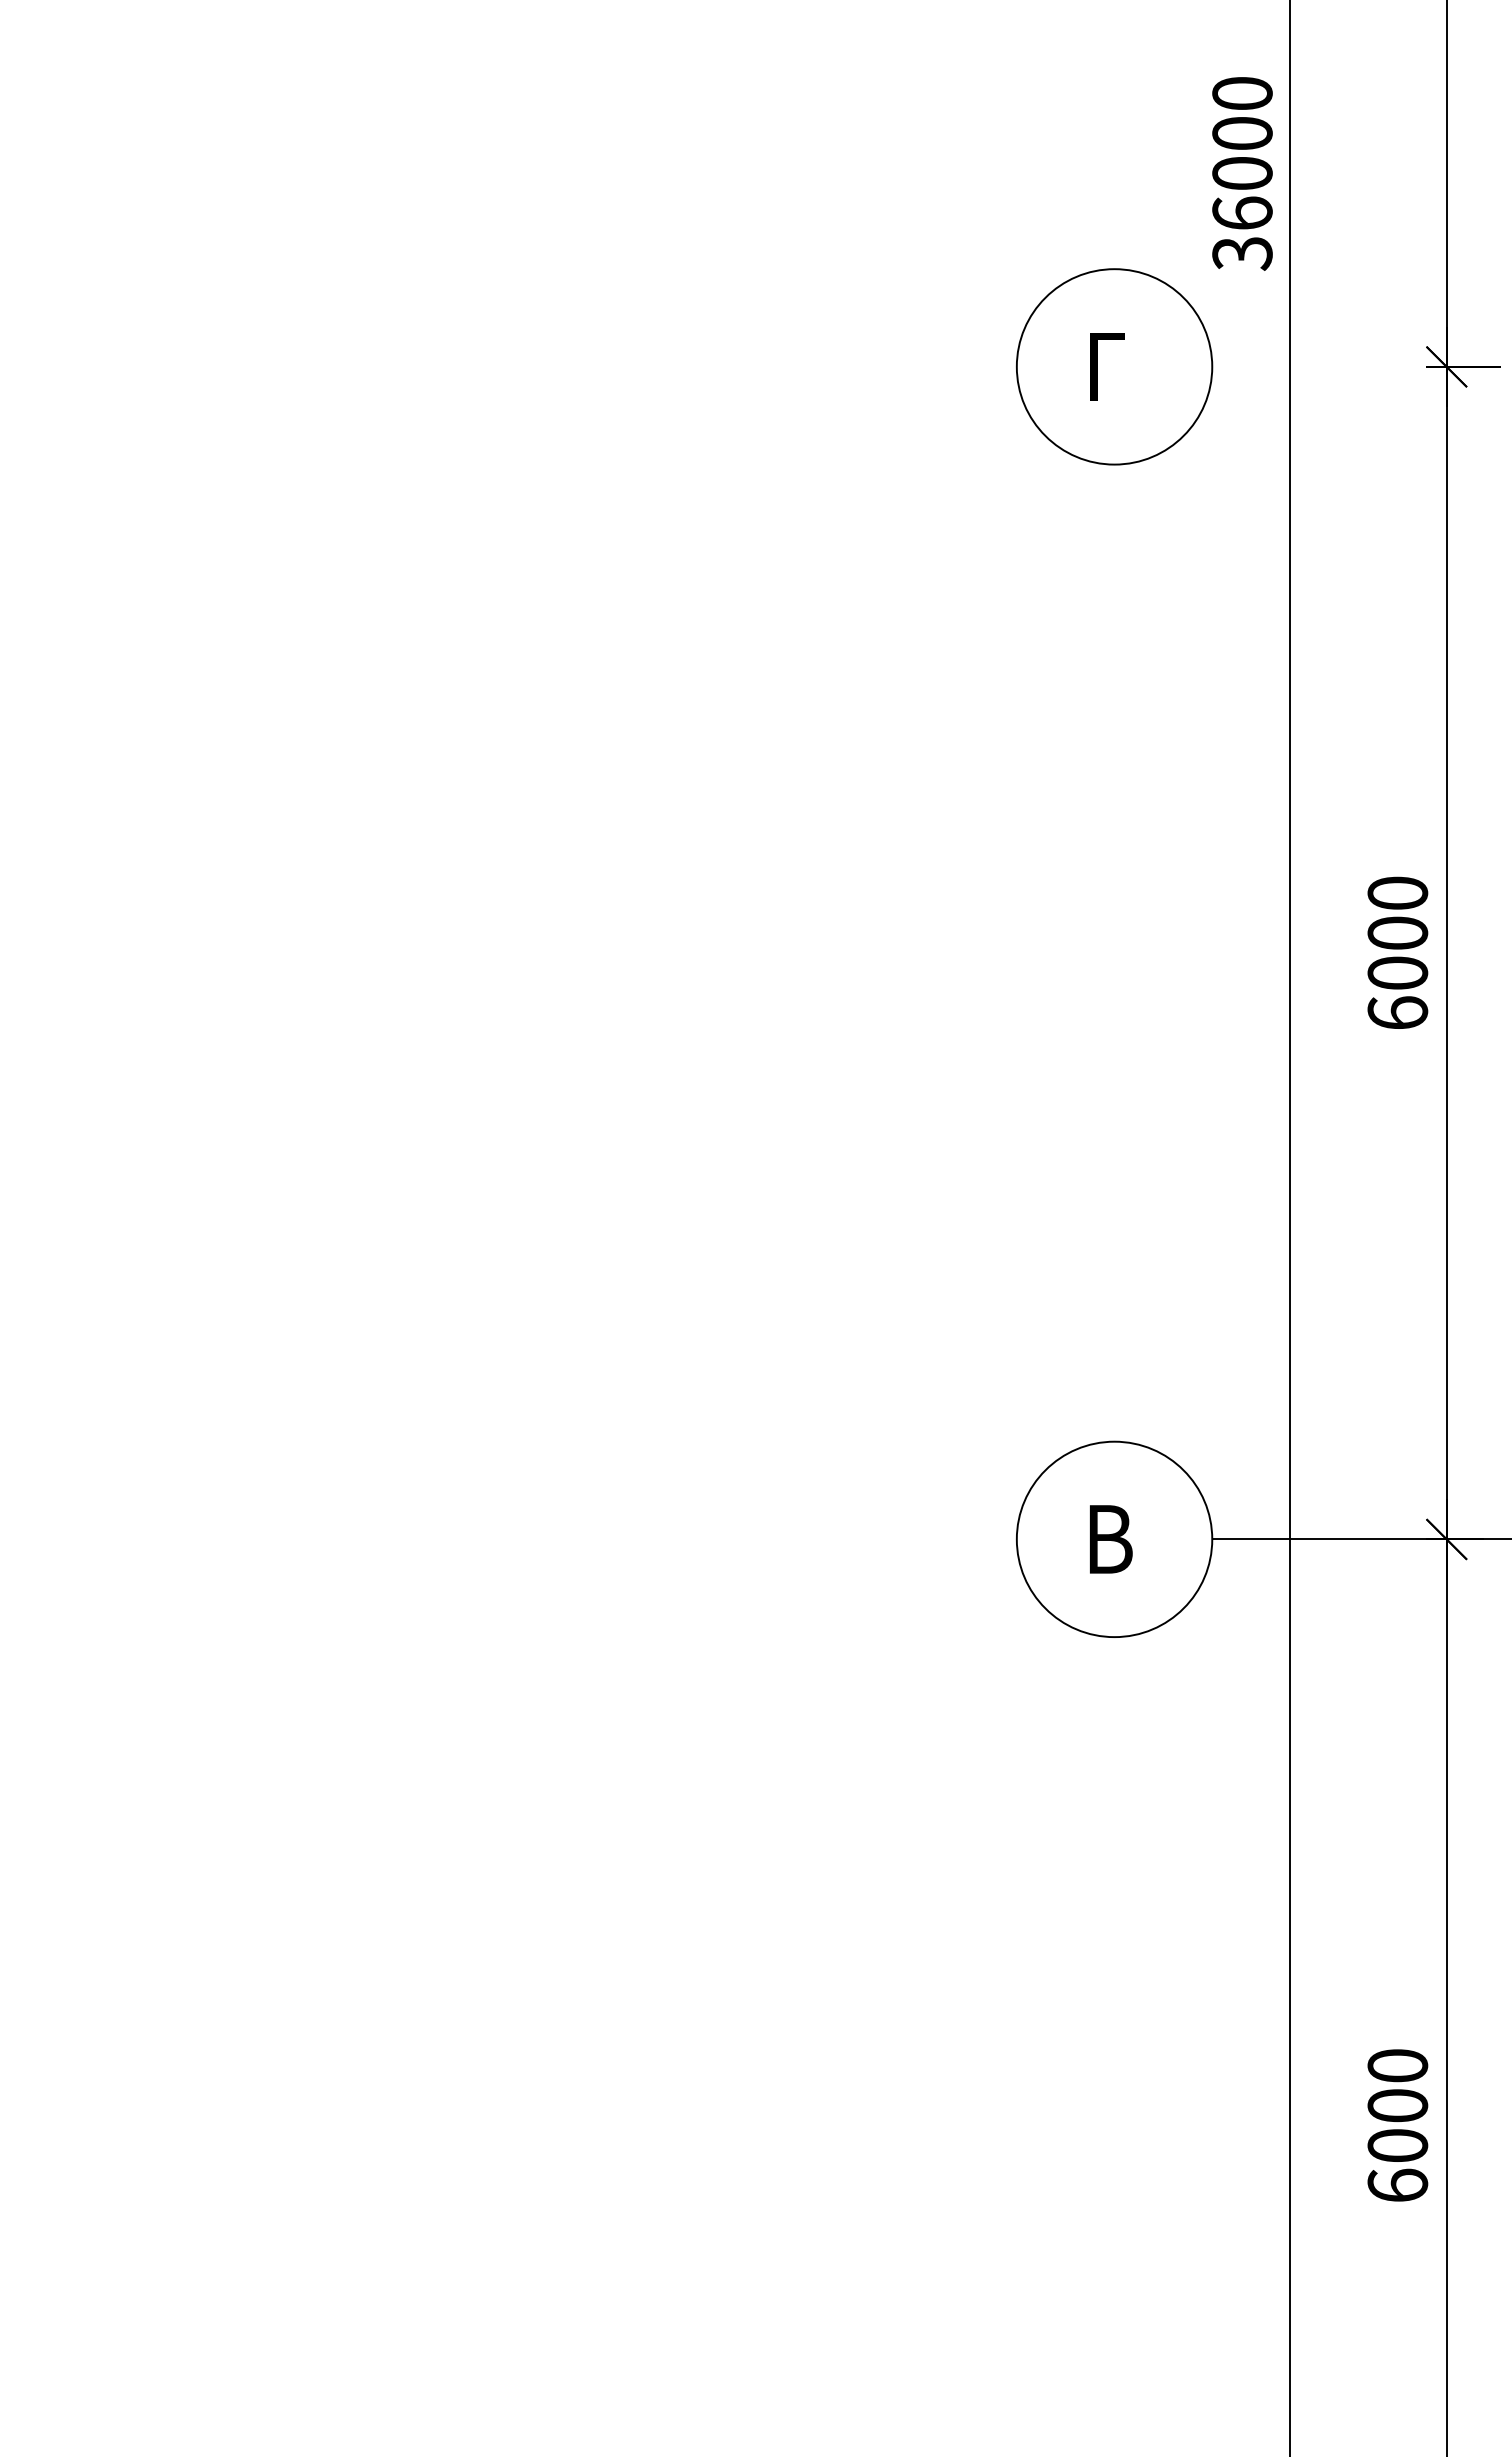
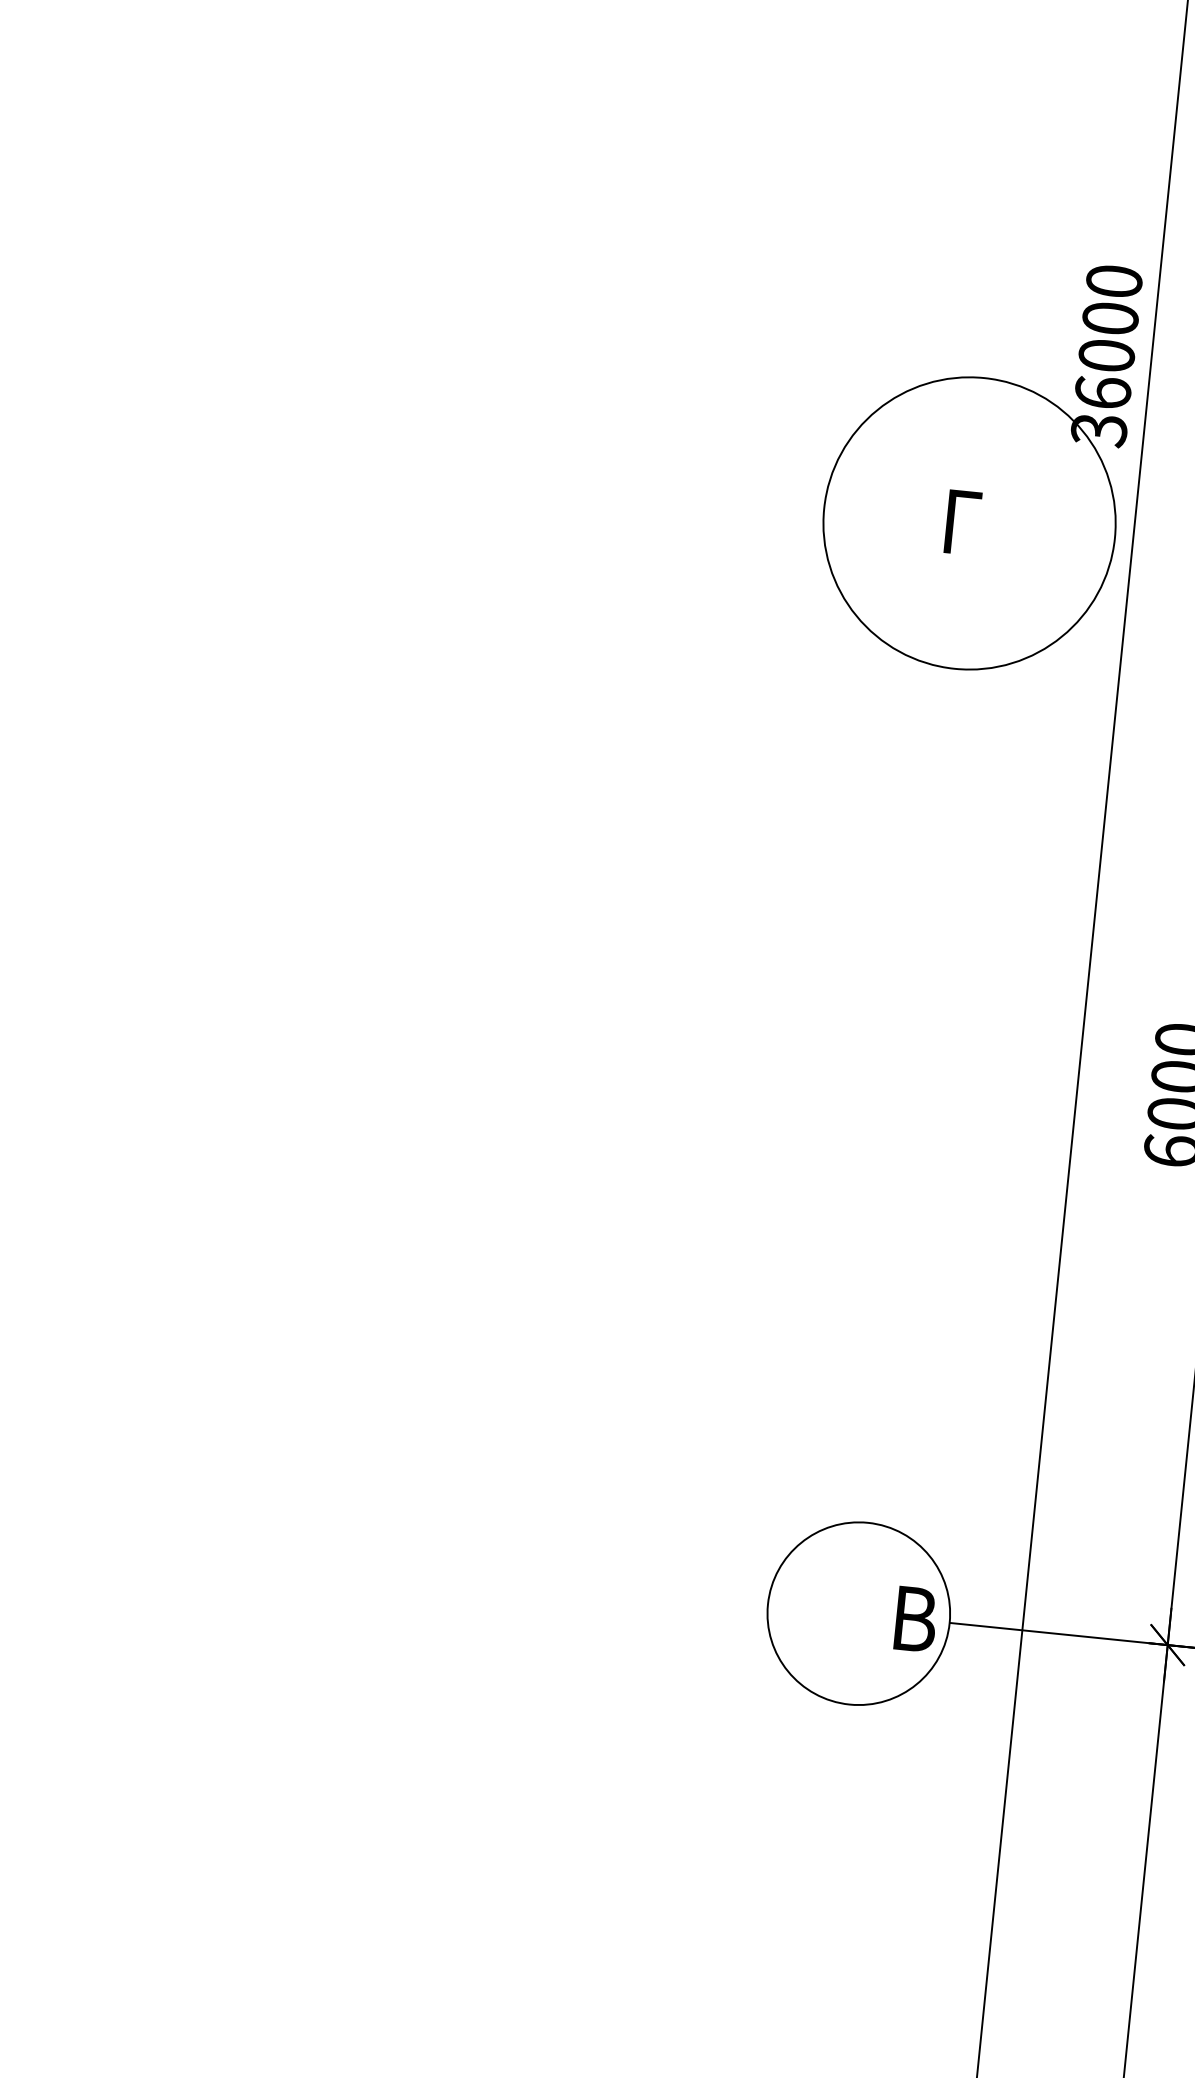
circle: (1114, 366) -> (969, 523), size x1.6
text: (1111, 1539) -> (916, 1619), moved

